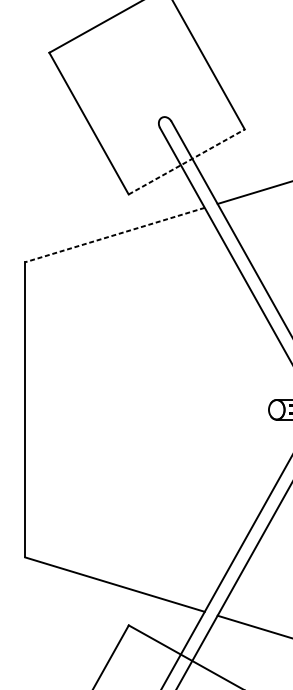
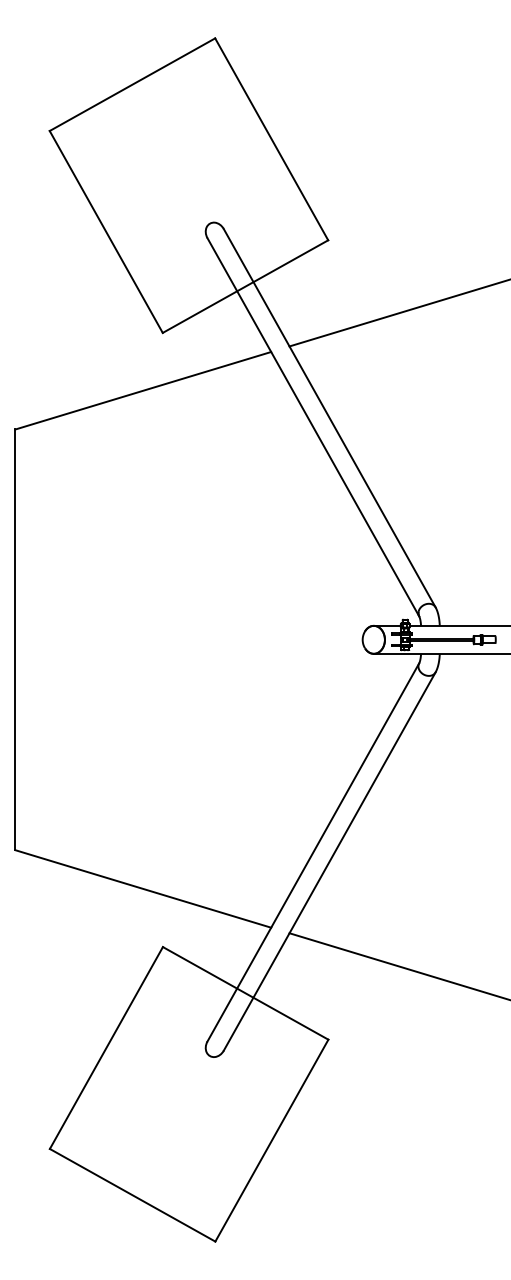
line: (186, 161) -> (245, 286), dashed -> solid
line: (115, 234) -> (143, 390), dashed -> solid

